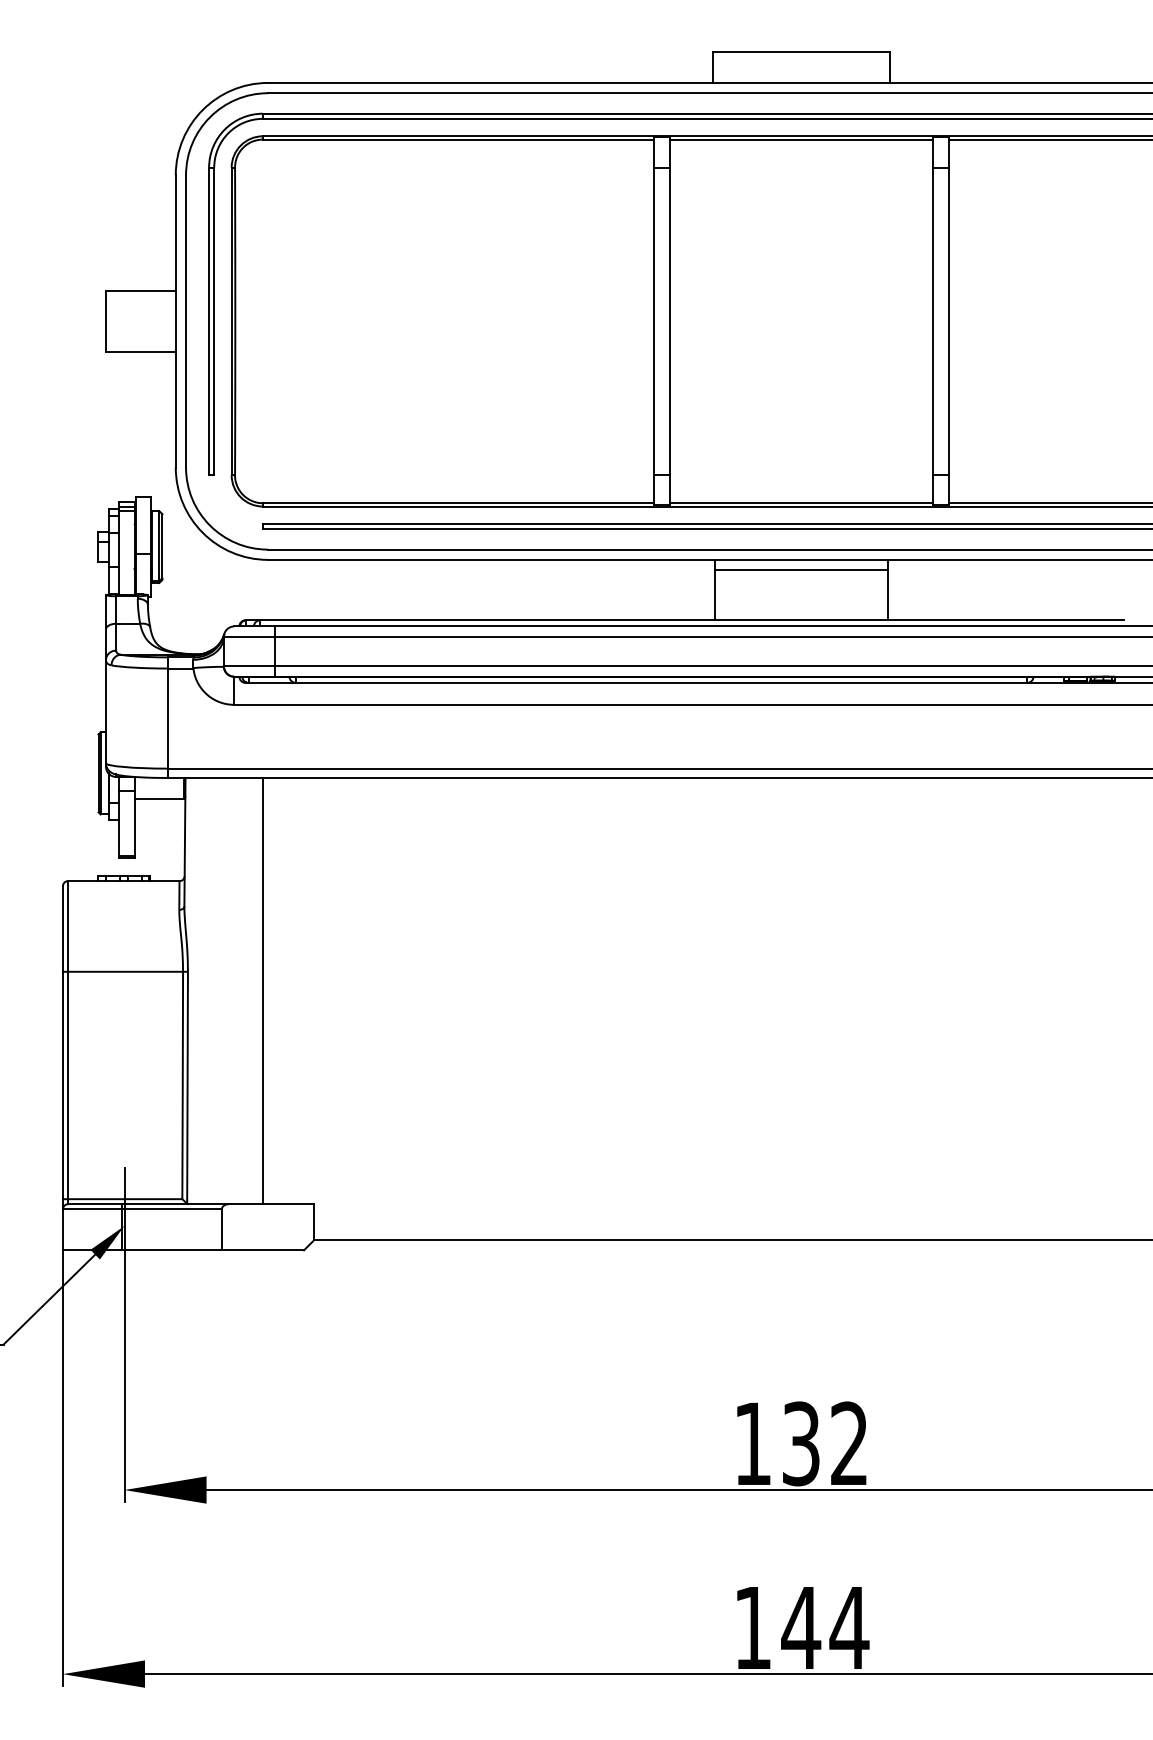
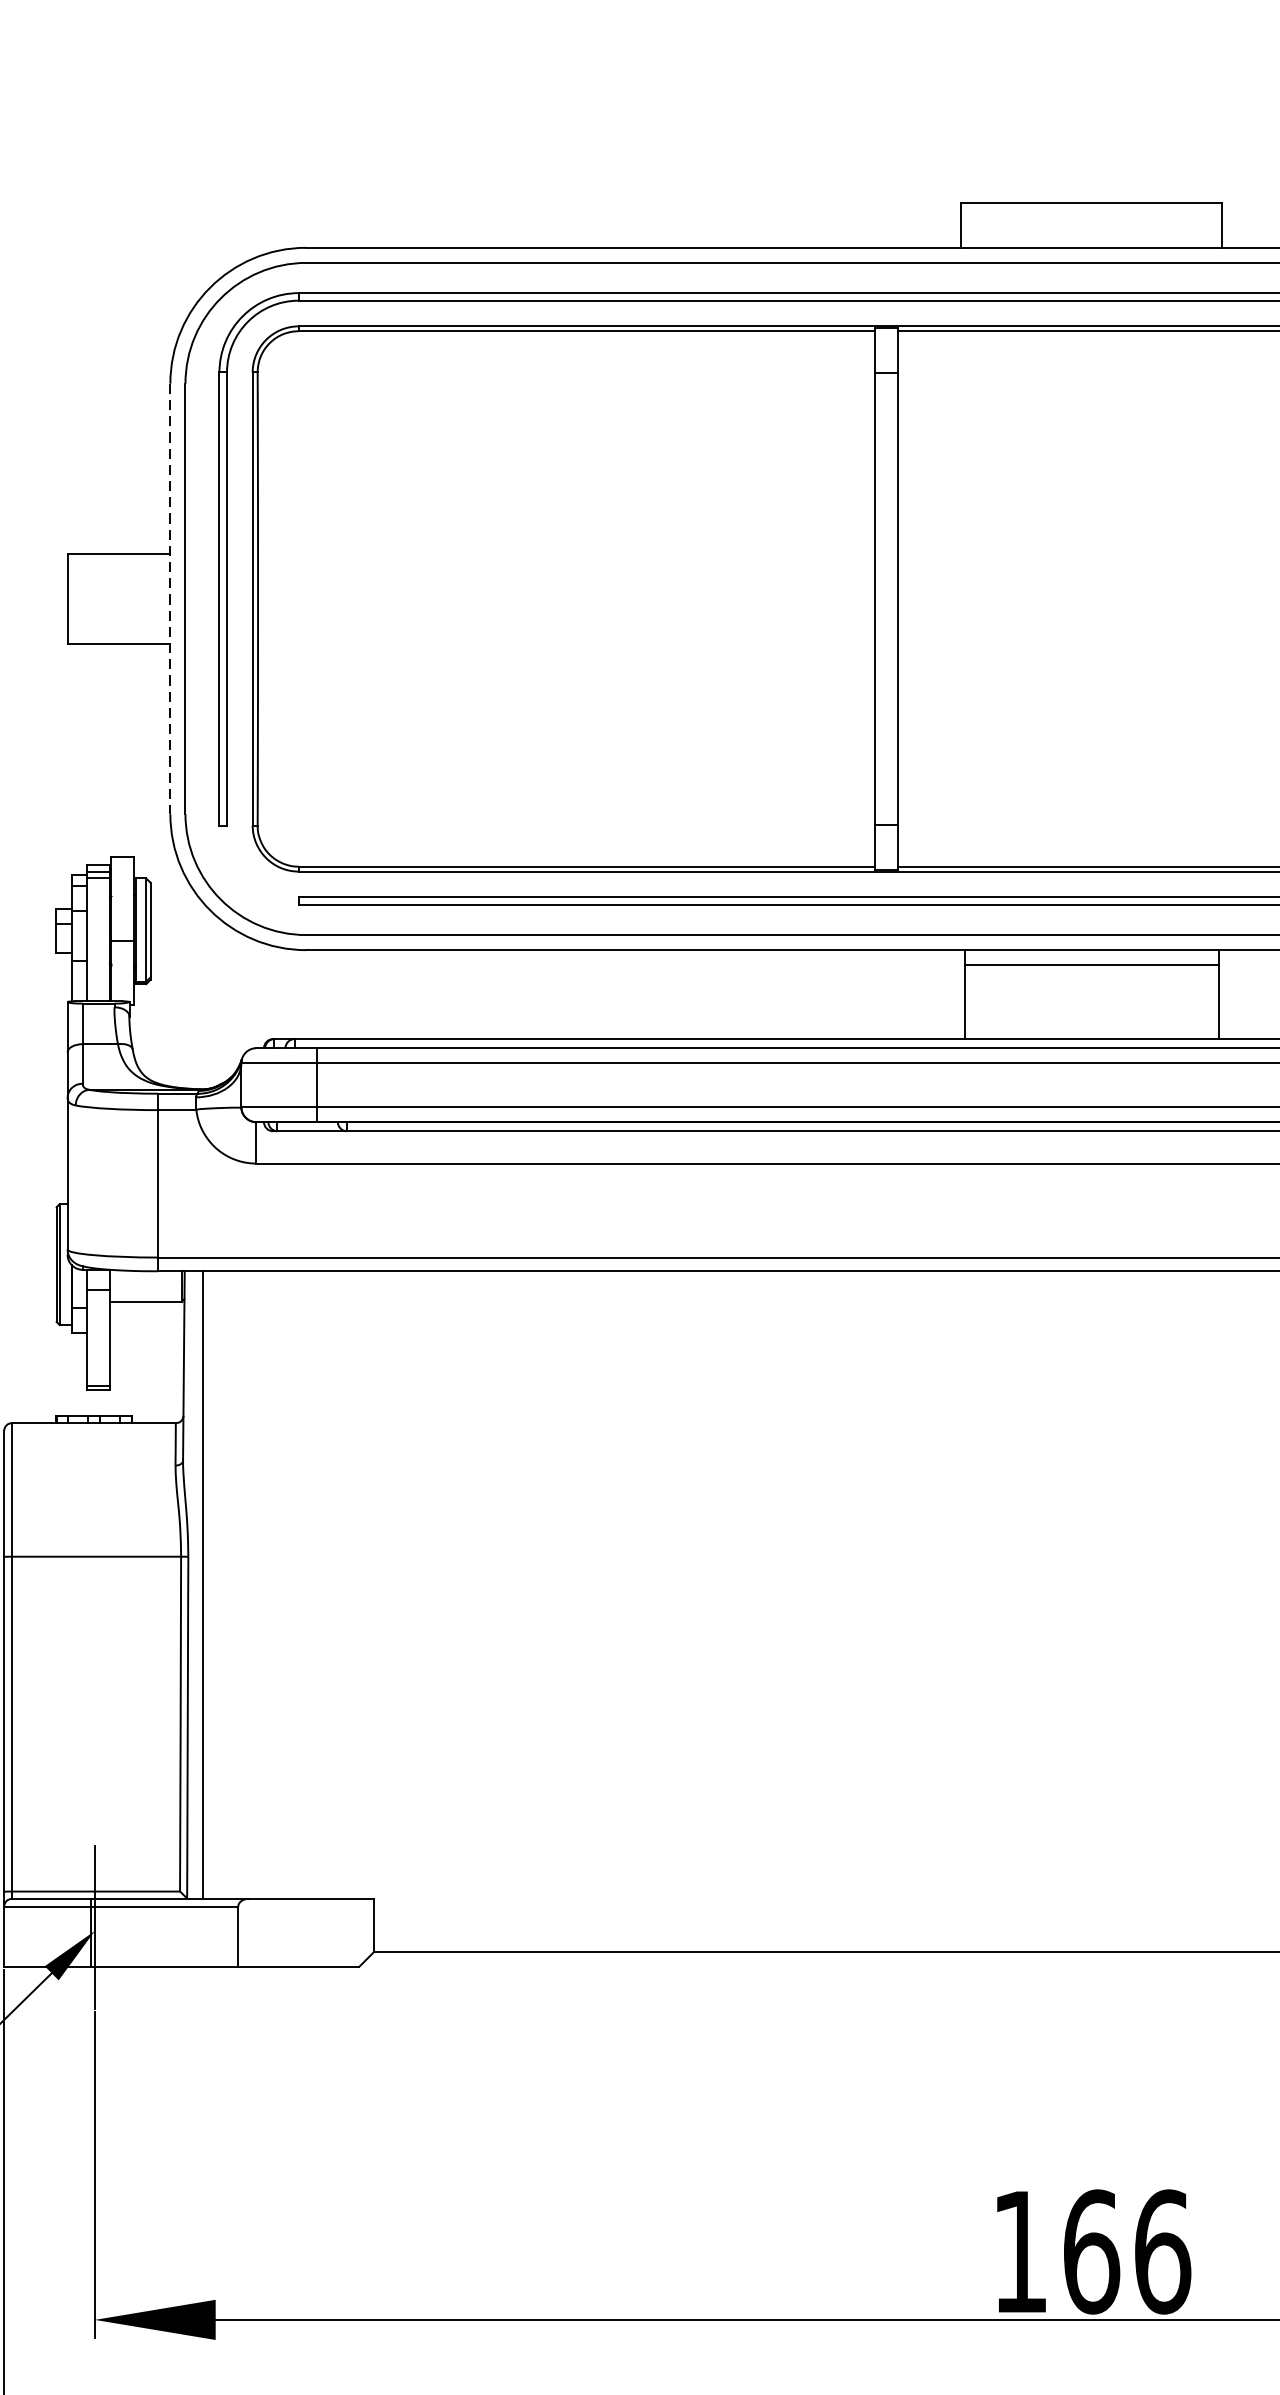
line: (175, 321) -> (169, 599), solid -> dashed
line: (262, 990) -> (202, 1584), moved
text: (825, 1443) -> (1127, 2251), 132 -> 166

